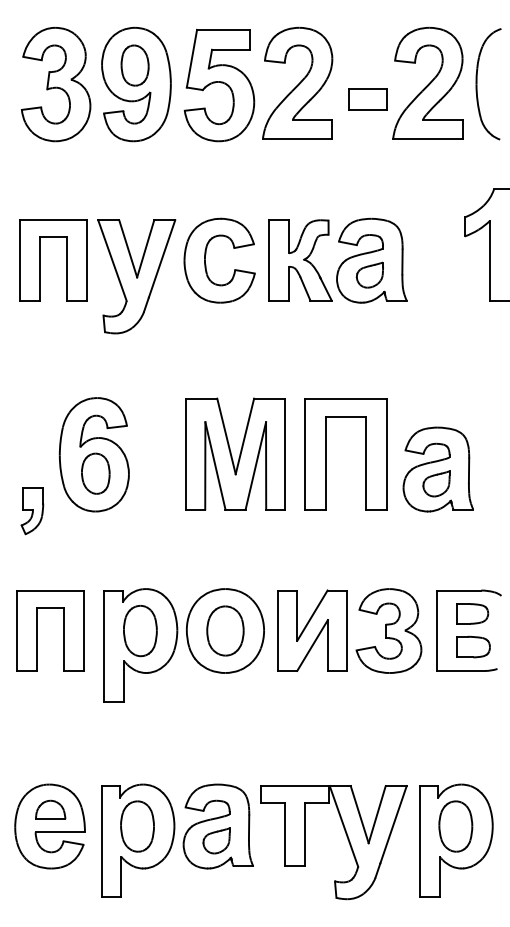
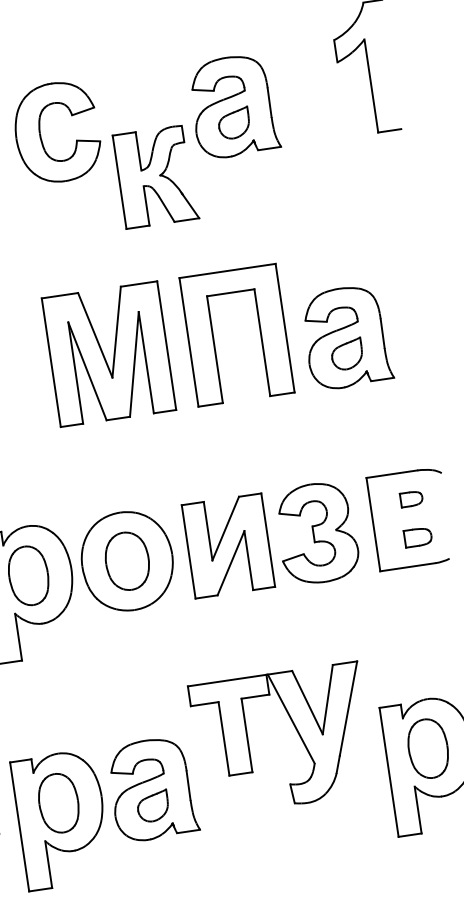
part: (300, 260) -> (156, 176), moved
part: (472, 613) -> (411, 498), size x0.6
part: (473, 646) -> (417, 536), size x0.7
part: (346, 837) -> (296, 731), moved

